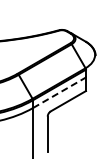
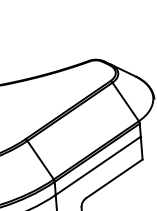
line: (59, 92) -> (98, 165), dashed -> solid

